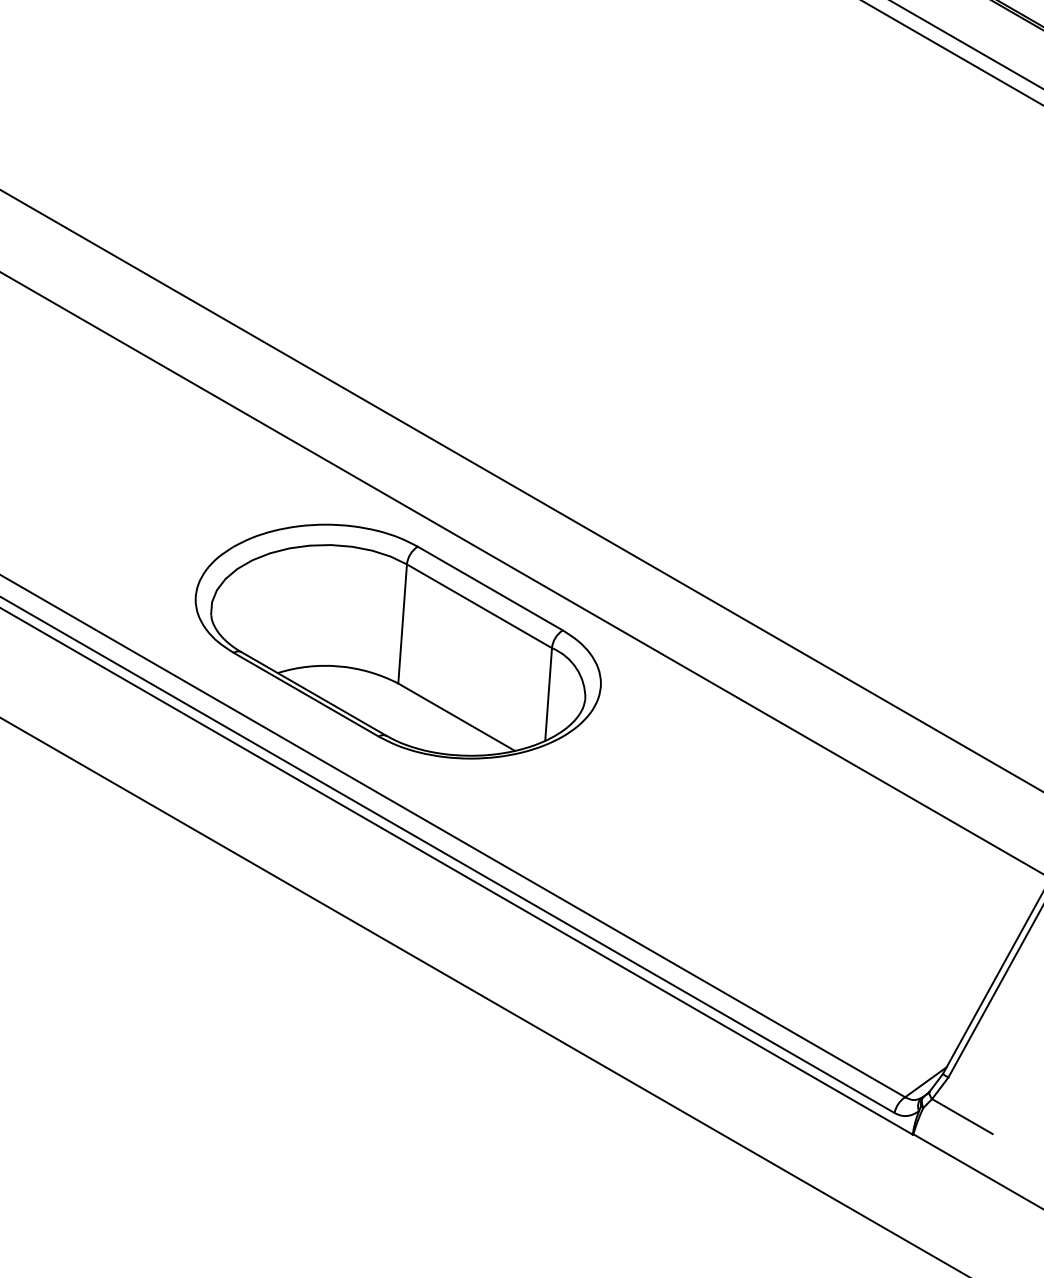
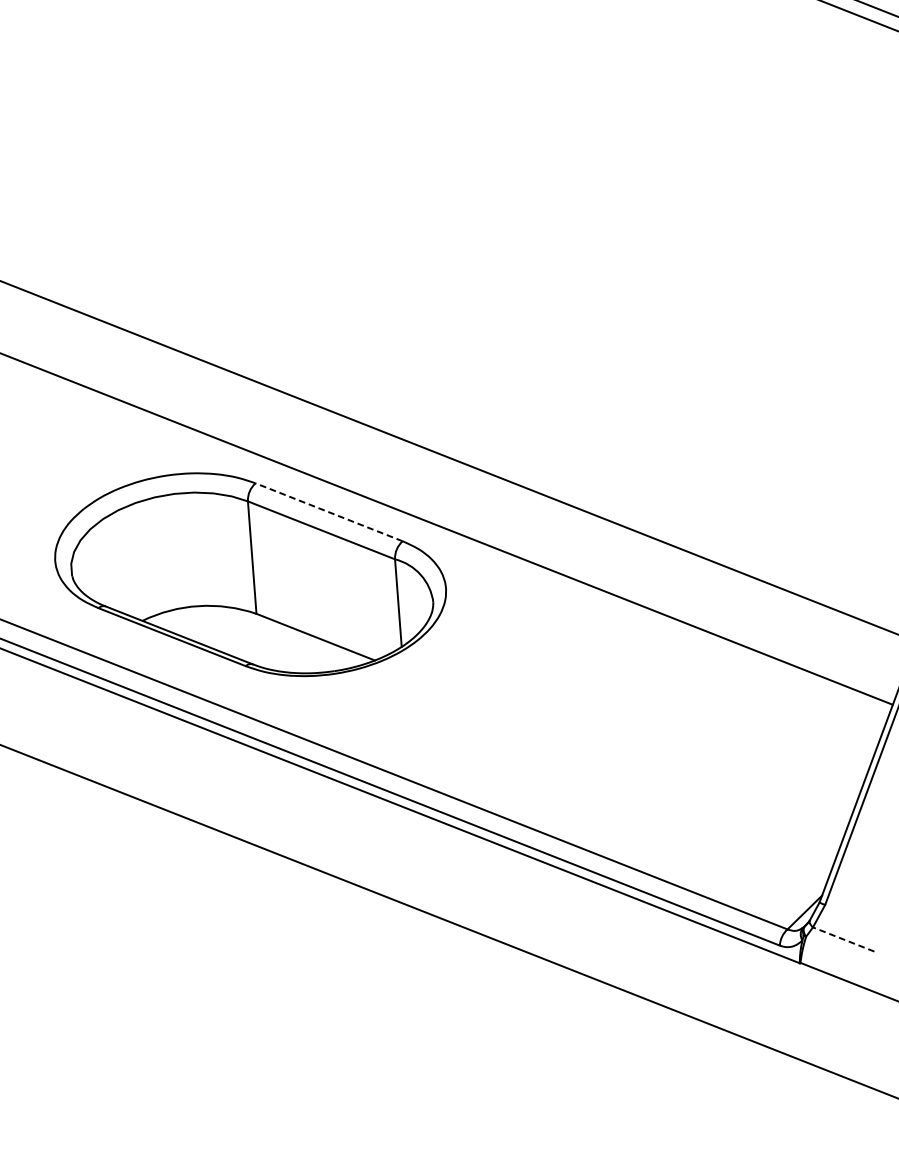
line: (490, 588) -> (329, 512), solid -> dashed
line: (962, 1116) -> (843, 939), solid -> dashed

